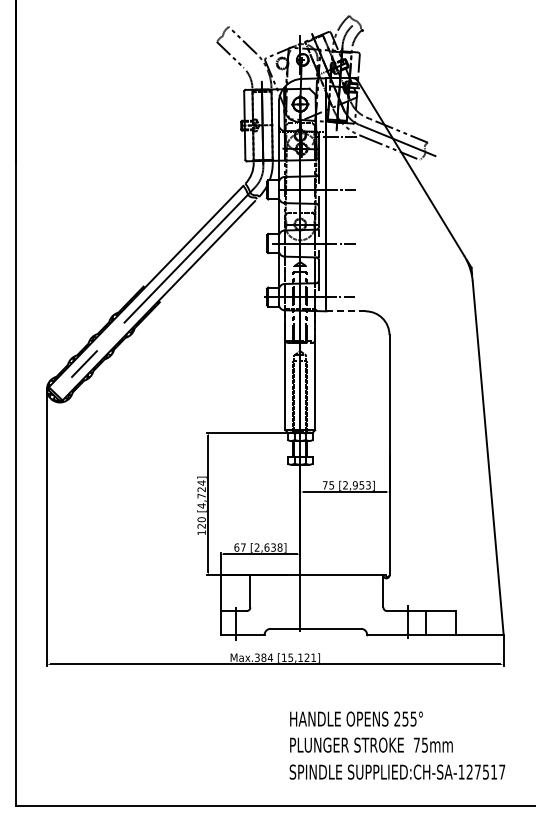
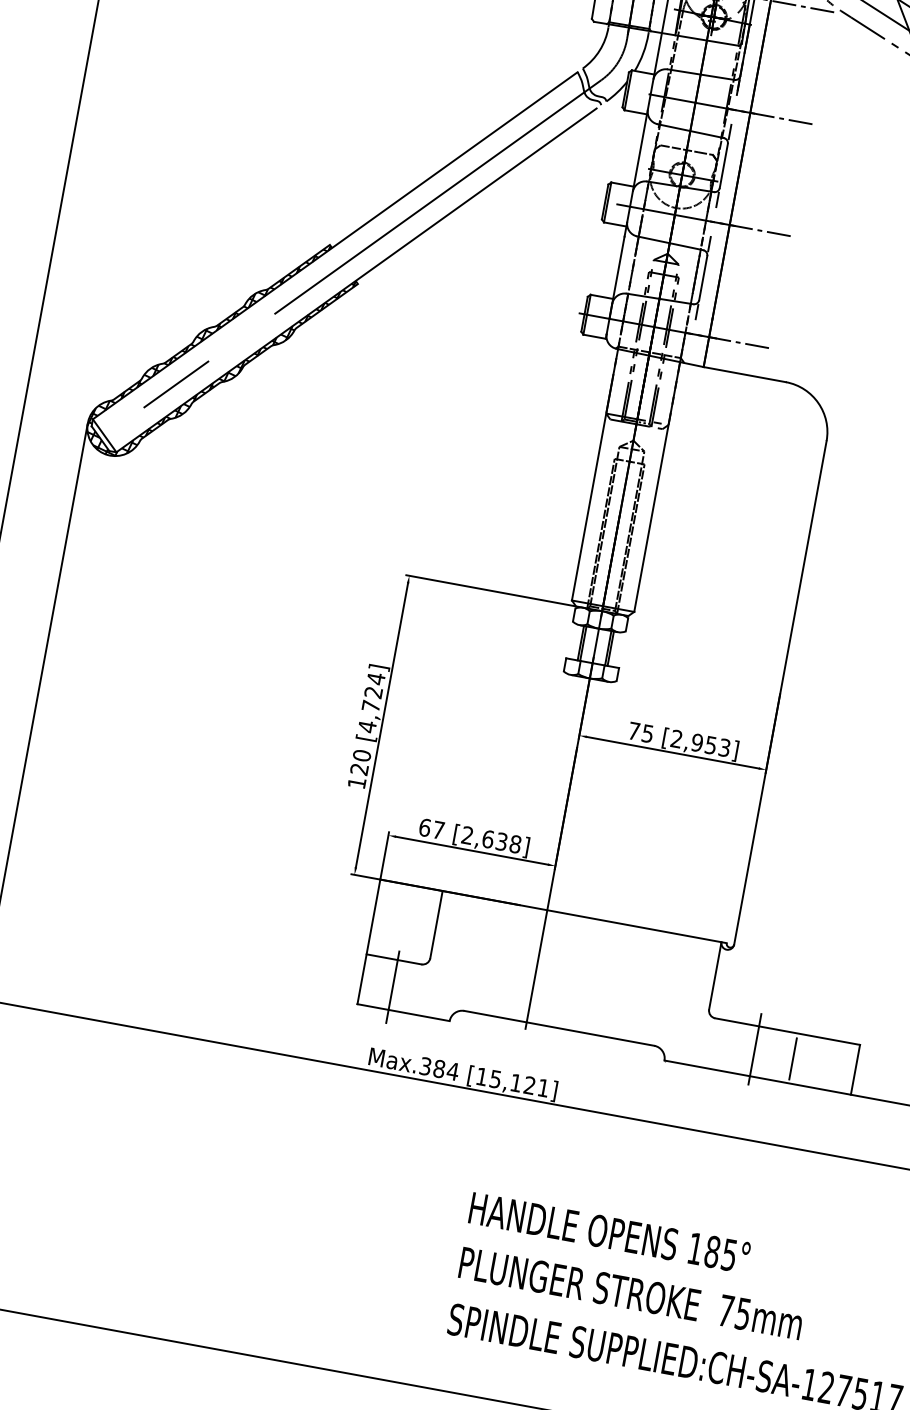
line: (346, 311) -> (745, 375), dashed -> solid
text: (401, 718) -> (704, 1249), 255° -> 185°

